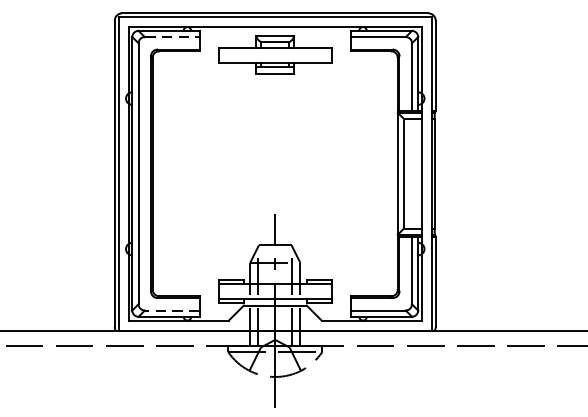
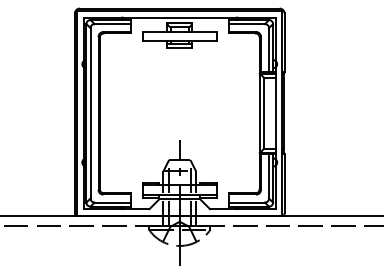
line: (173, 37) -> (113, 24), dashed -> solid
line: (172, 310) -> (112, 202), dashed -> solid

